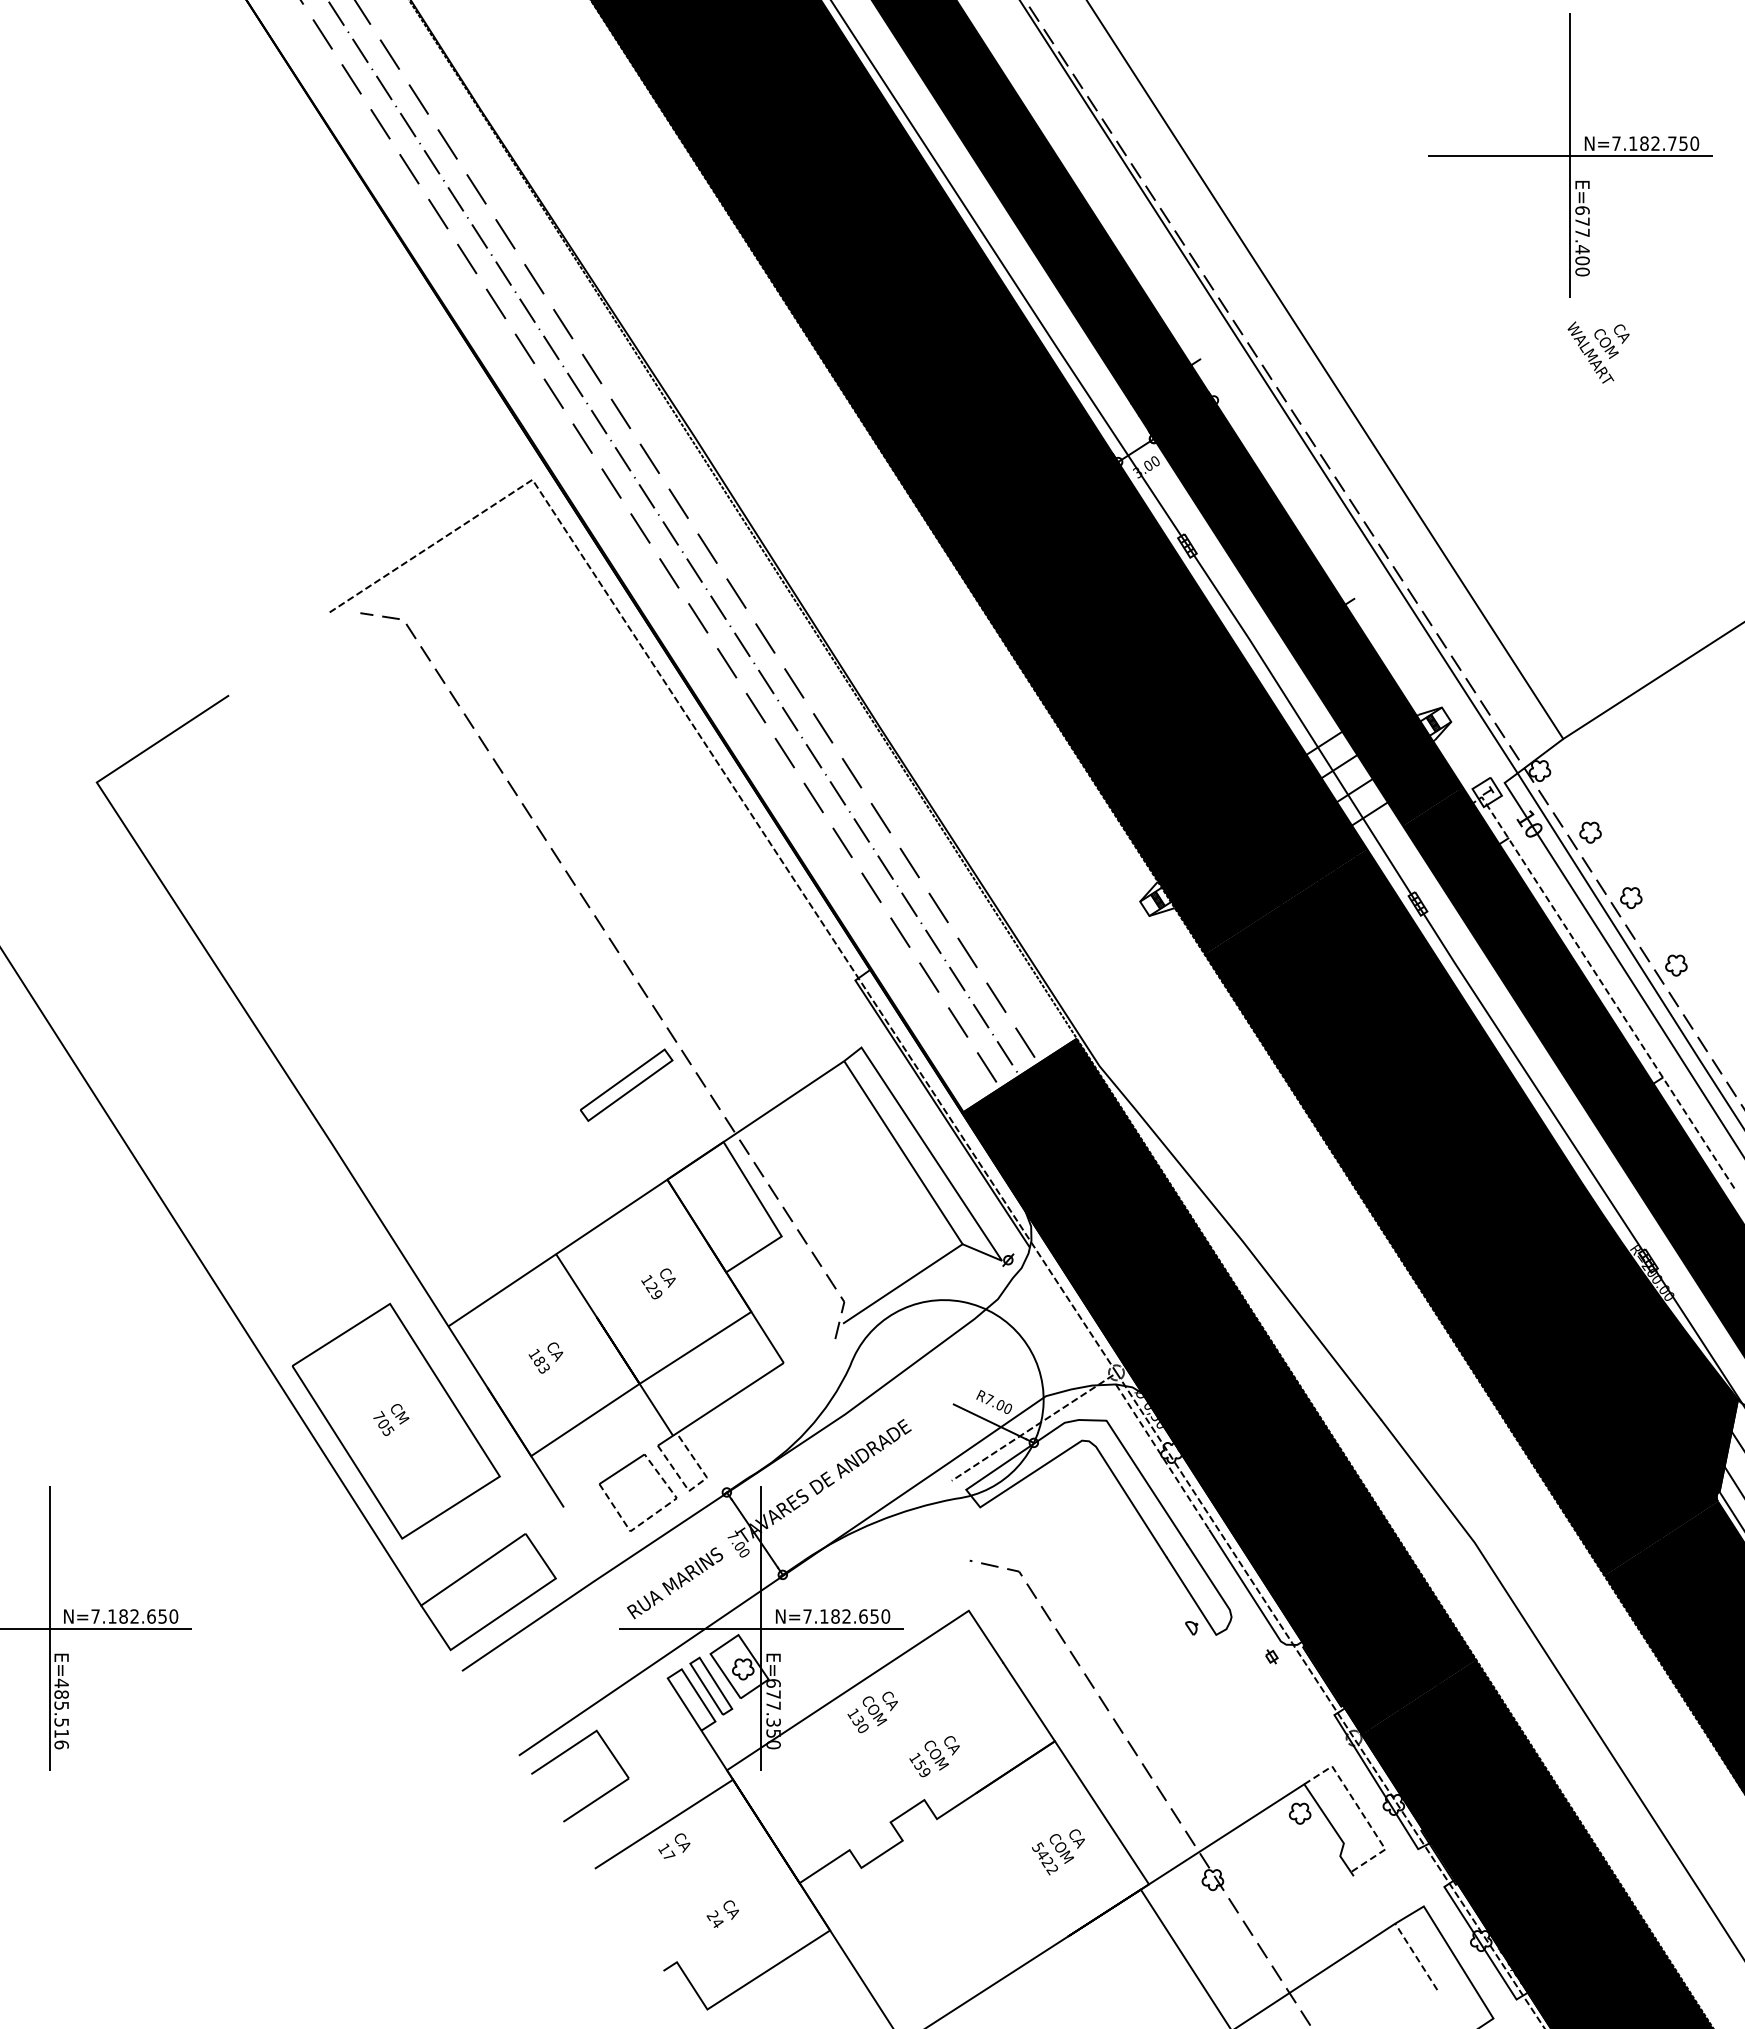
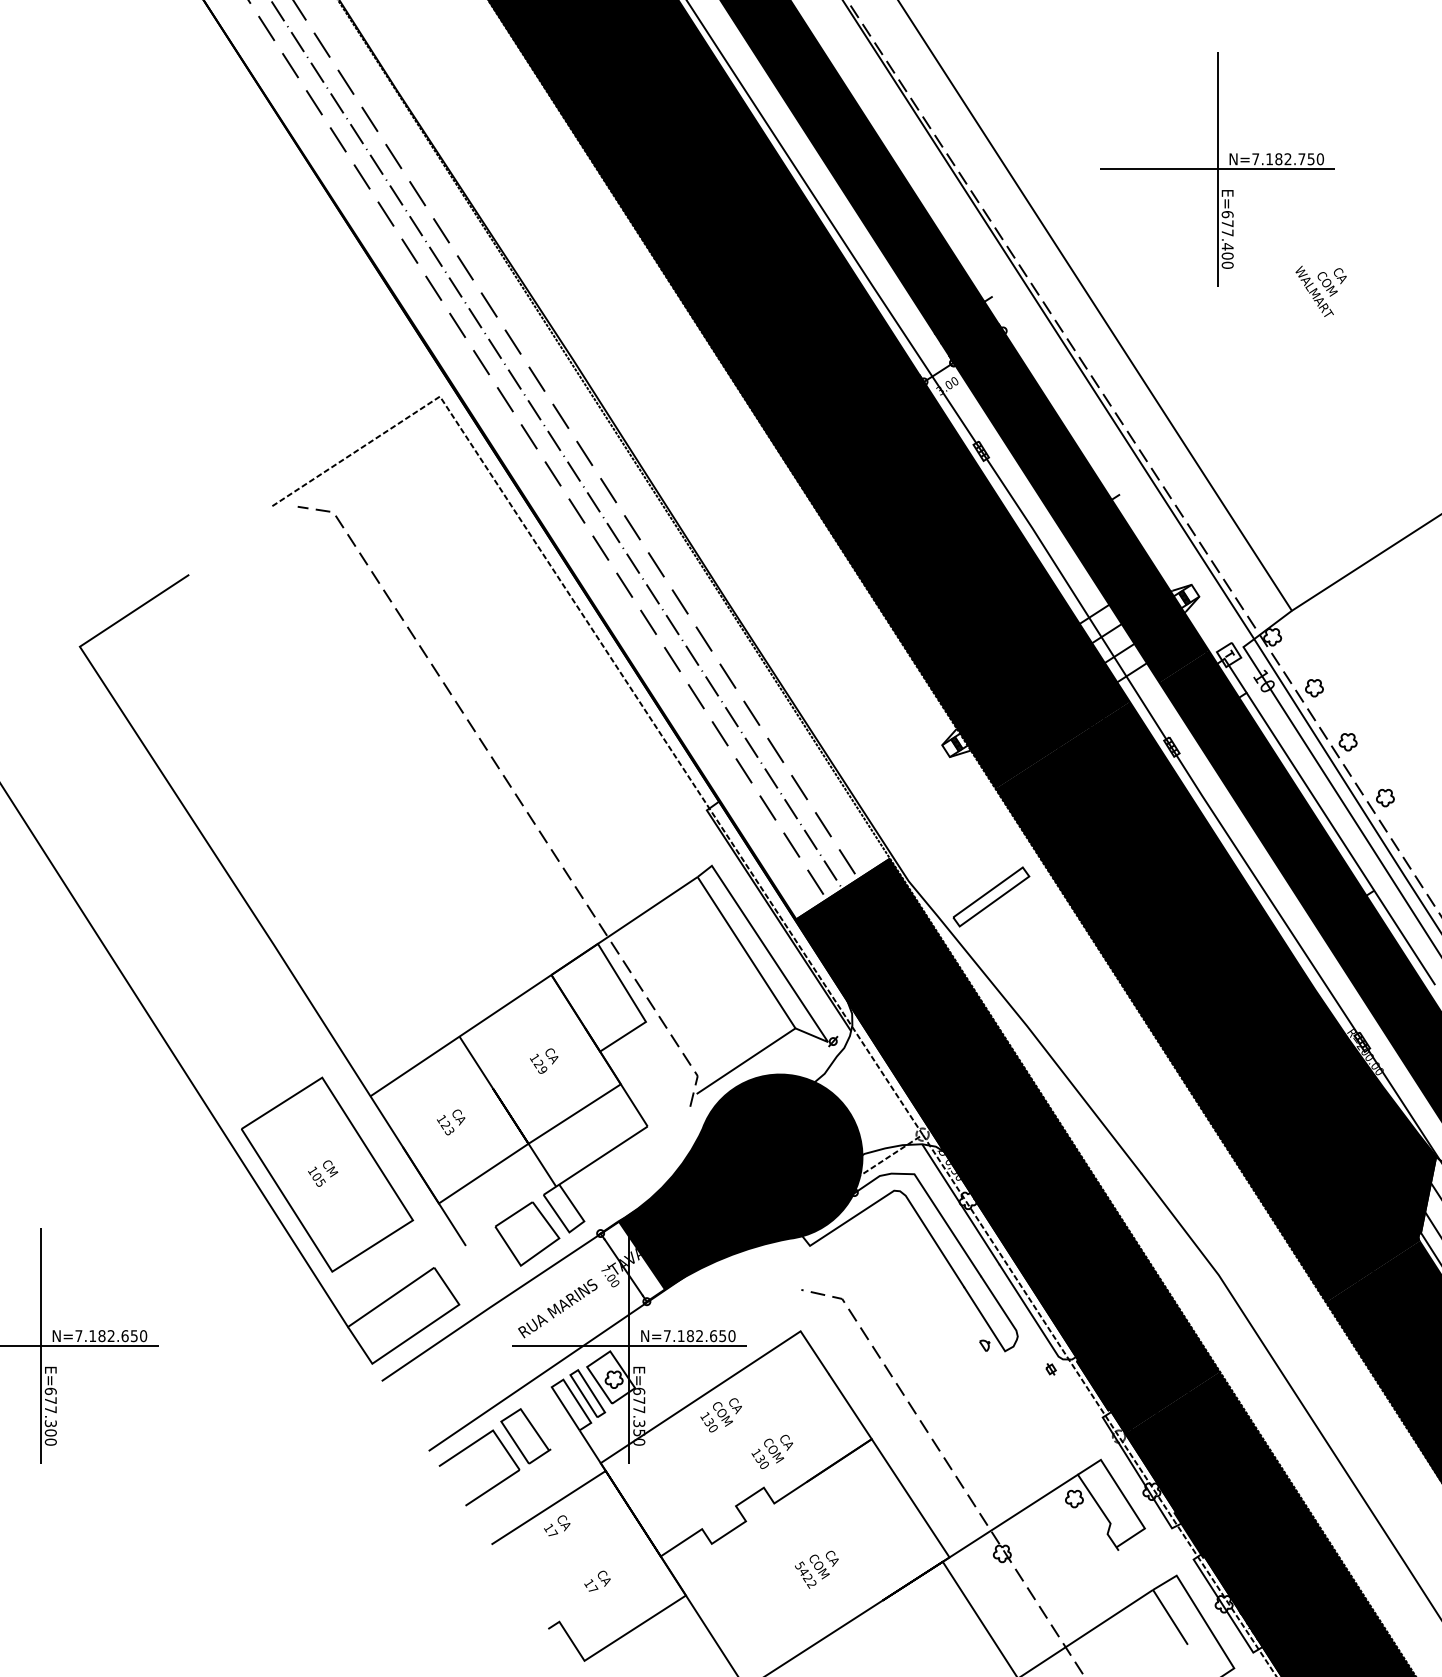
part: (1570, 155) -> (1217, 169), moved
line: (1604, 987) -> (1325, 816), dashed -> solid
part: (626, 1084) -> (991, 896), moved
text: (539, 1361) -> (445, 1125), 183 -> 123
text: (378, 1415) -> (312, 1169), 705 -> 105
fill: (895, 1430) -> (740, 1182), added
line: (1162, 1457) -> (960, 1204), dashed -> solid
line: (697, 1484) -> (576, 1226), dashed -> solid
line: (652, 1515) -> (539, 1252), dashed -> solid
text: (61, 1713) -> (50, 1416), E=485.516 -> E=677.300
part: (636, 1737) -> (525, 1436), added
text: (922, 1769) -> (762, 1462), 159 -> 130
line: (1361, 1811) -> (1125, 1497), dashed -> solid
text: (1058, 1852) -> (816, 1569), moved
text: (715, 1918) -> (591, 1585), 24 -> 17
line: (1416, 1956) -> (1170, 1617), dashed -> solid

